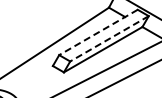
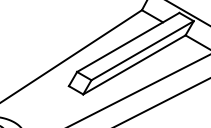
line: (98, 32) -> (128, 42), dashed -> solid
line: (109, 39) -> (142, 51), dashed -> solid

